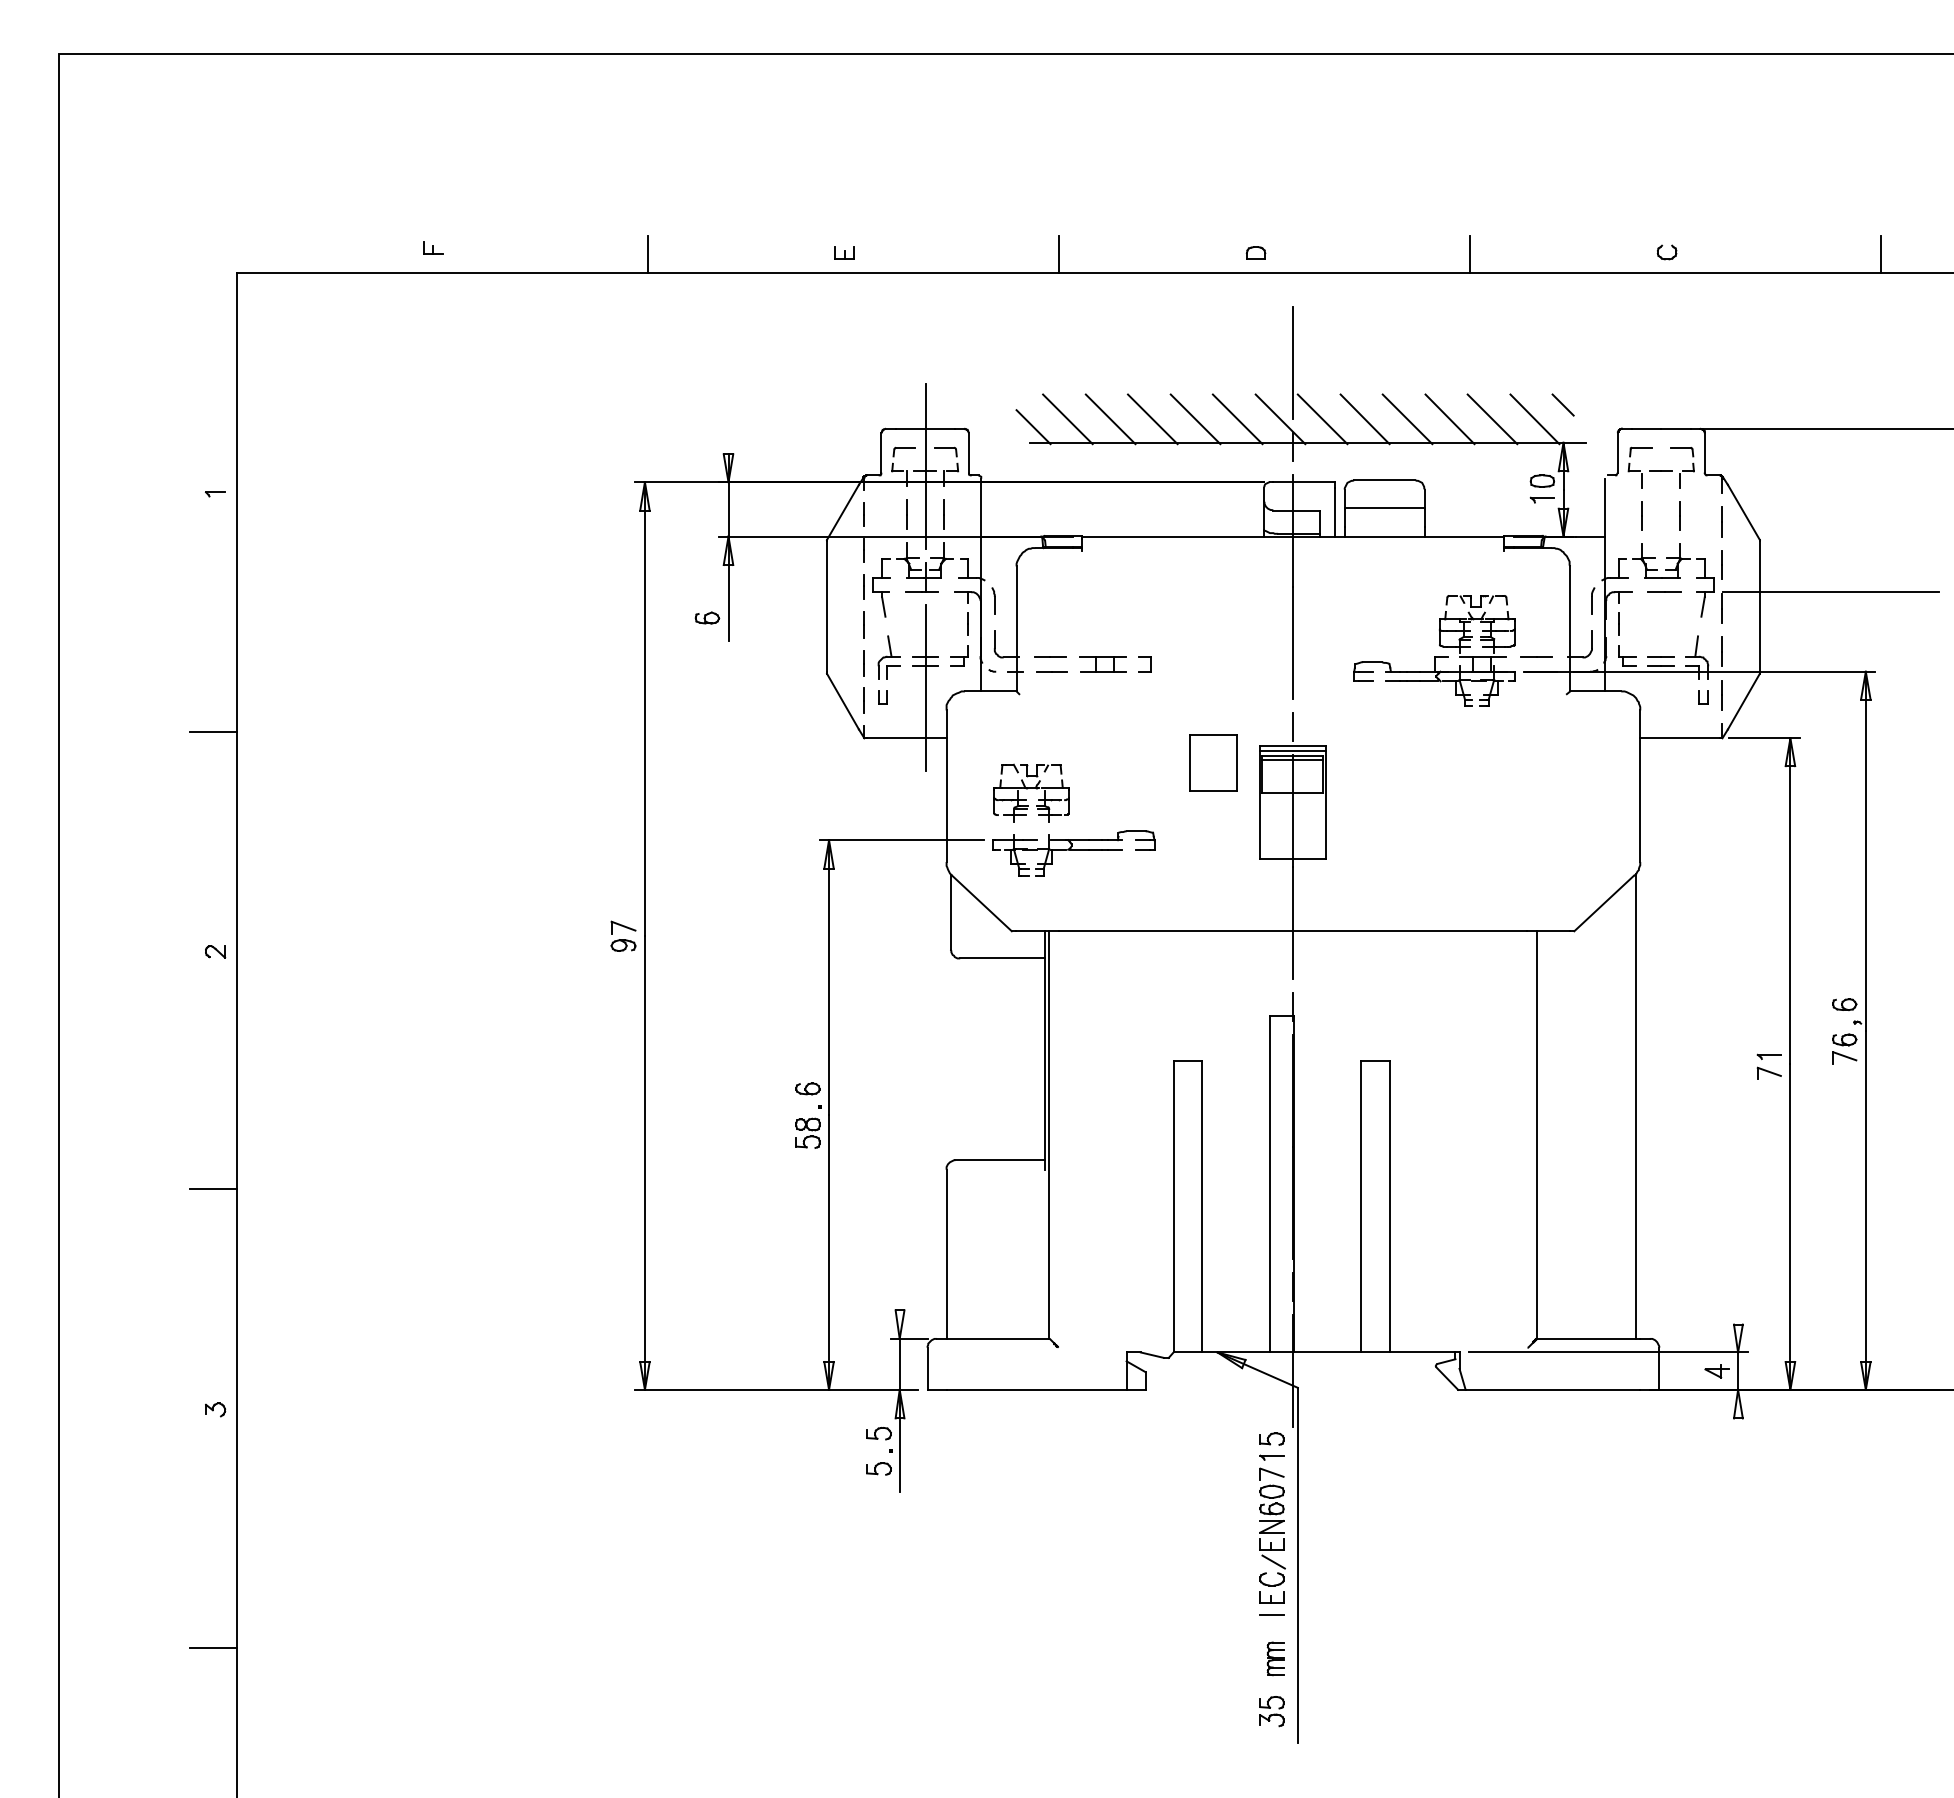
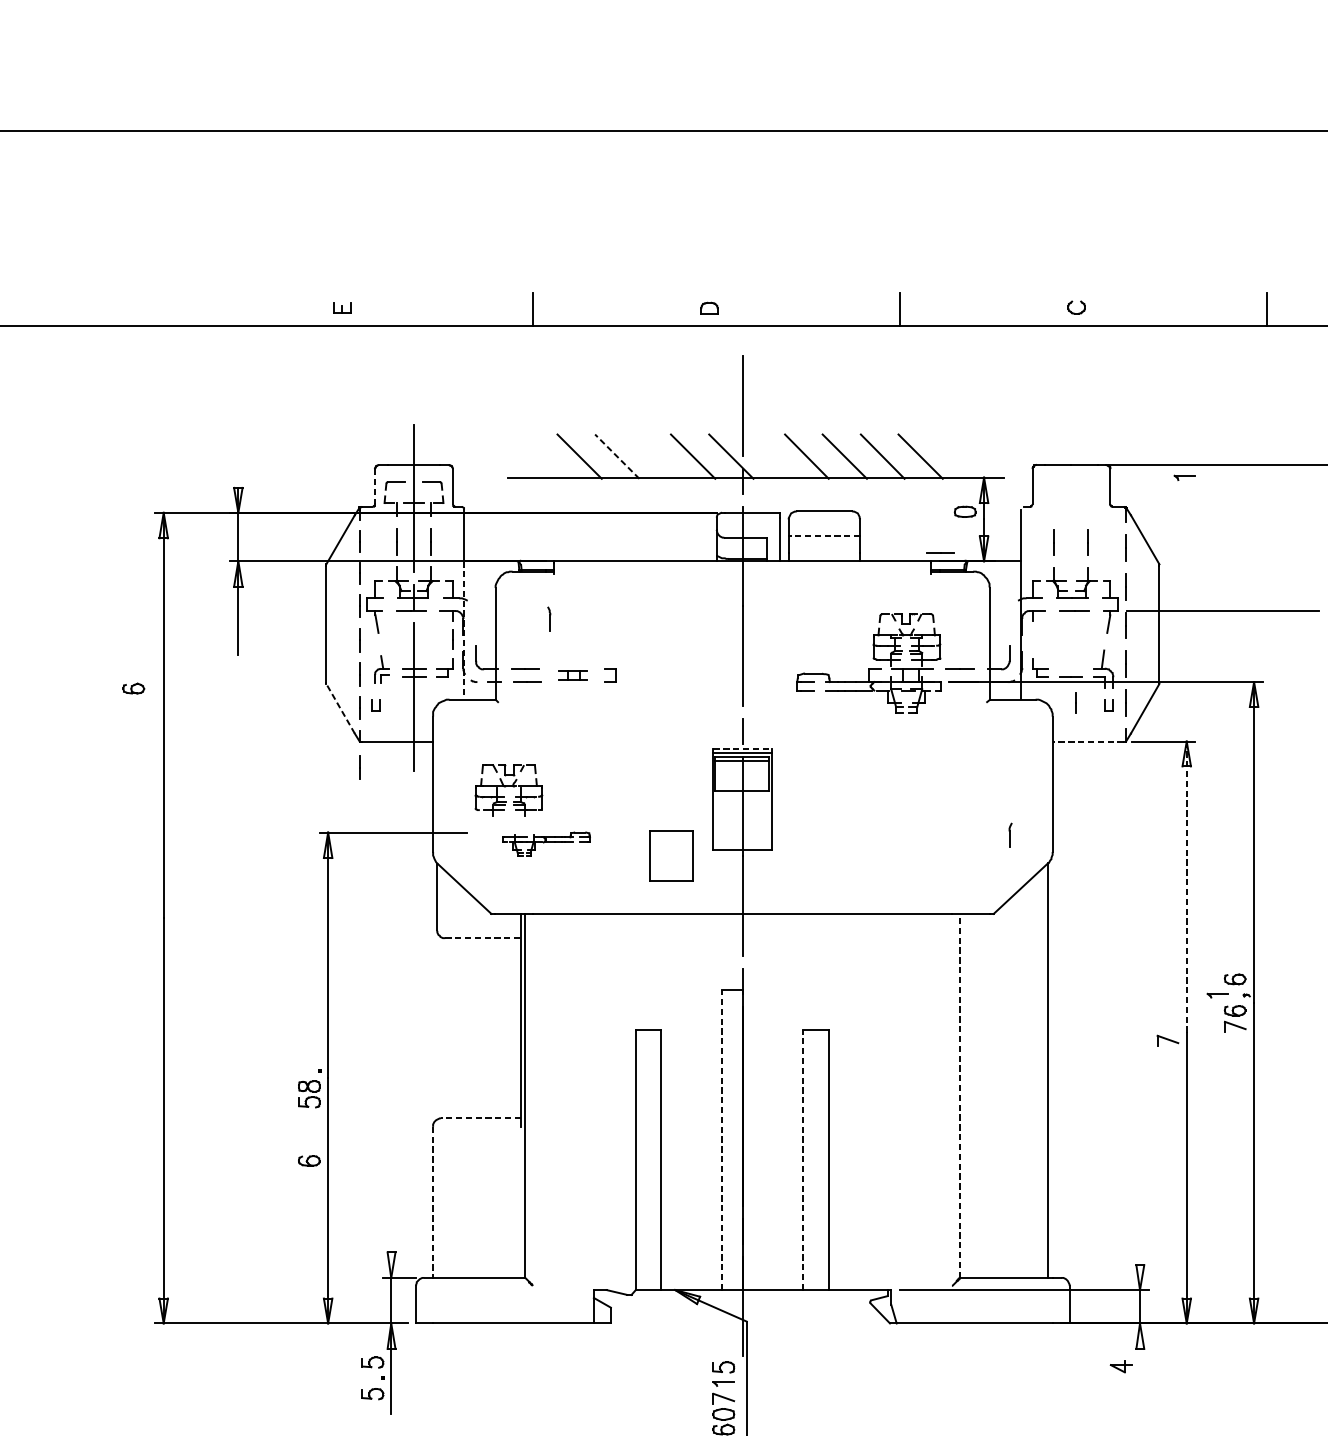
line: (647, 253) -> (166, 308), removed
line: (1562, 404) -> (983, 443), removed
line: (1152, 418) -> (617, 455), solid -> dashed
line: (1067, 419) -> (541, 456), removed
line: (1195, 419) -> (655, 456), removed
line: (1322, 419) -> (768, 456), removed
line: (1534, 419) -> (958, 456), removed
line: (1033, 427) -> (510, 463), removed
line: (881, 452) -> (374, 486), solid -> dashed
part: (1660, 467) -> (1070, 499), removed
part: (1541, 499) -> (1184, 477), moved
line: (1384, 508) -> (824, 536), solid -> dashed
line: (1514, 526) -> (940, 552), added
part: (993, 600) -> (549, 618), moved
part: (1593, 600) -> (1010, 834), moved
line: (981, 614) -> (464, 630), solid -> dashed
part: (707, 617) -> (133, 688), moved
line: (1618, 623) -> (1076, 702), moved
line: (1660, 656) -> (1070, 668), removed
part: (888, 657) -> (381, 669), size x0.7
part: (1102, 664) -> (572, 675), size x0.7
line: (842, 701) -> (340, 708), solid -> dashed
line: (1680, 738) -> (1088, 741), solid -> dashed
line: (1293, 746) -> (742, 748), solid -> dashed
part: (1213, 762) -> (671, 855), moved
line: (863, 767) -> (358, 767), added
part: (1073, 853) -> (546, 844), size x0.6
line: (1790, 901) -> (1186, 887), solid -> dashed
part: (623, 935) -> (144, 917), removed
line: (1003, 958) -> (483, 938), solid -> dashed
part: (1768, 1056) -> (1217, 995), moved
part: (807, 1088) -> (308, 1160), moved
line: (1536, 1135) -> (959, 1096), solid -> dashed
line: (1000, 1160) -> (481, 1118), solid -> dashed
line: (1269, 1183) -> (721, 1139), solid -> dashed
line: (1361, 1206) -> (803, 1159), solid -> dashed
line: (946, 1254) -> (433, 1202), solid -> dashed
part: (1716, 1371) -> (1120, 1366), moved

